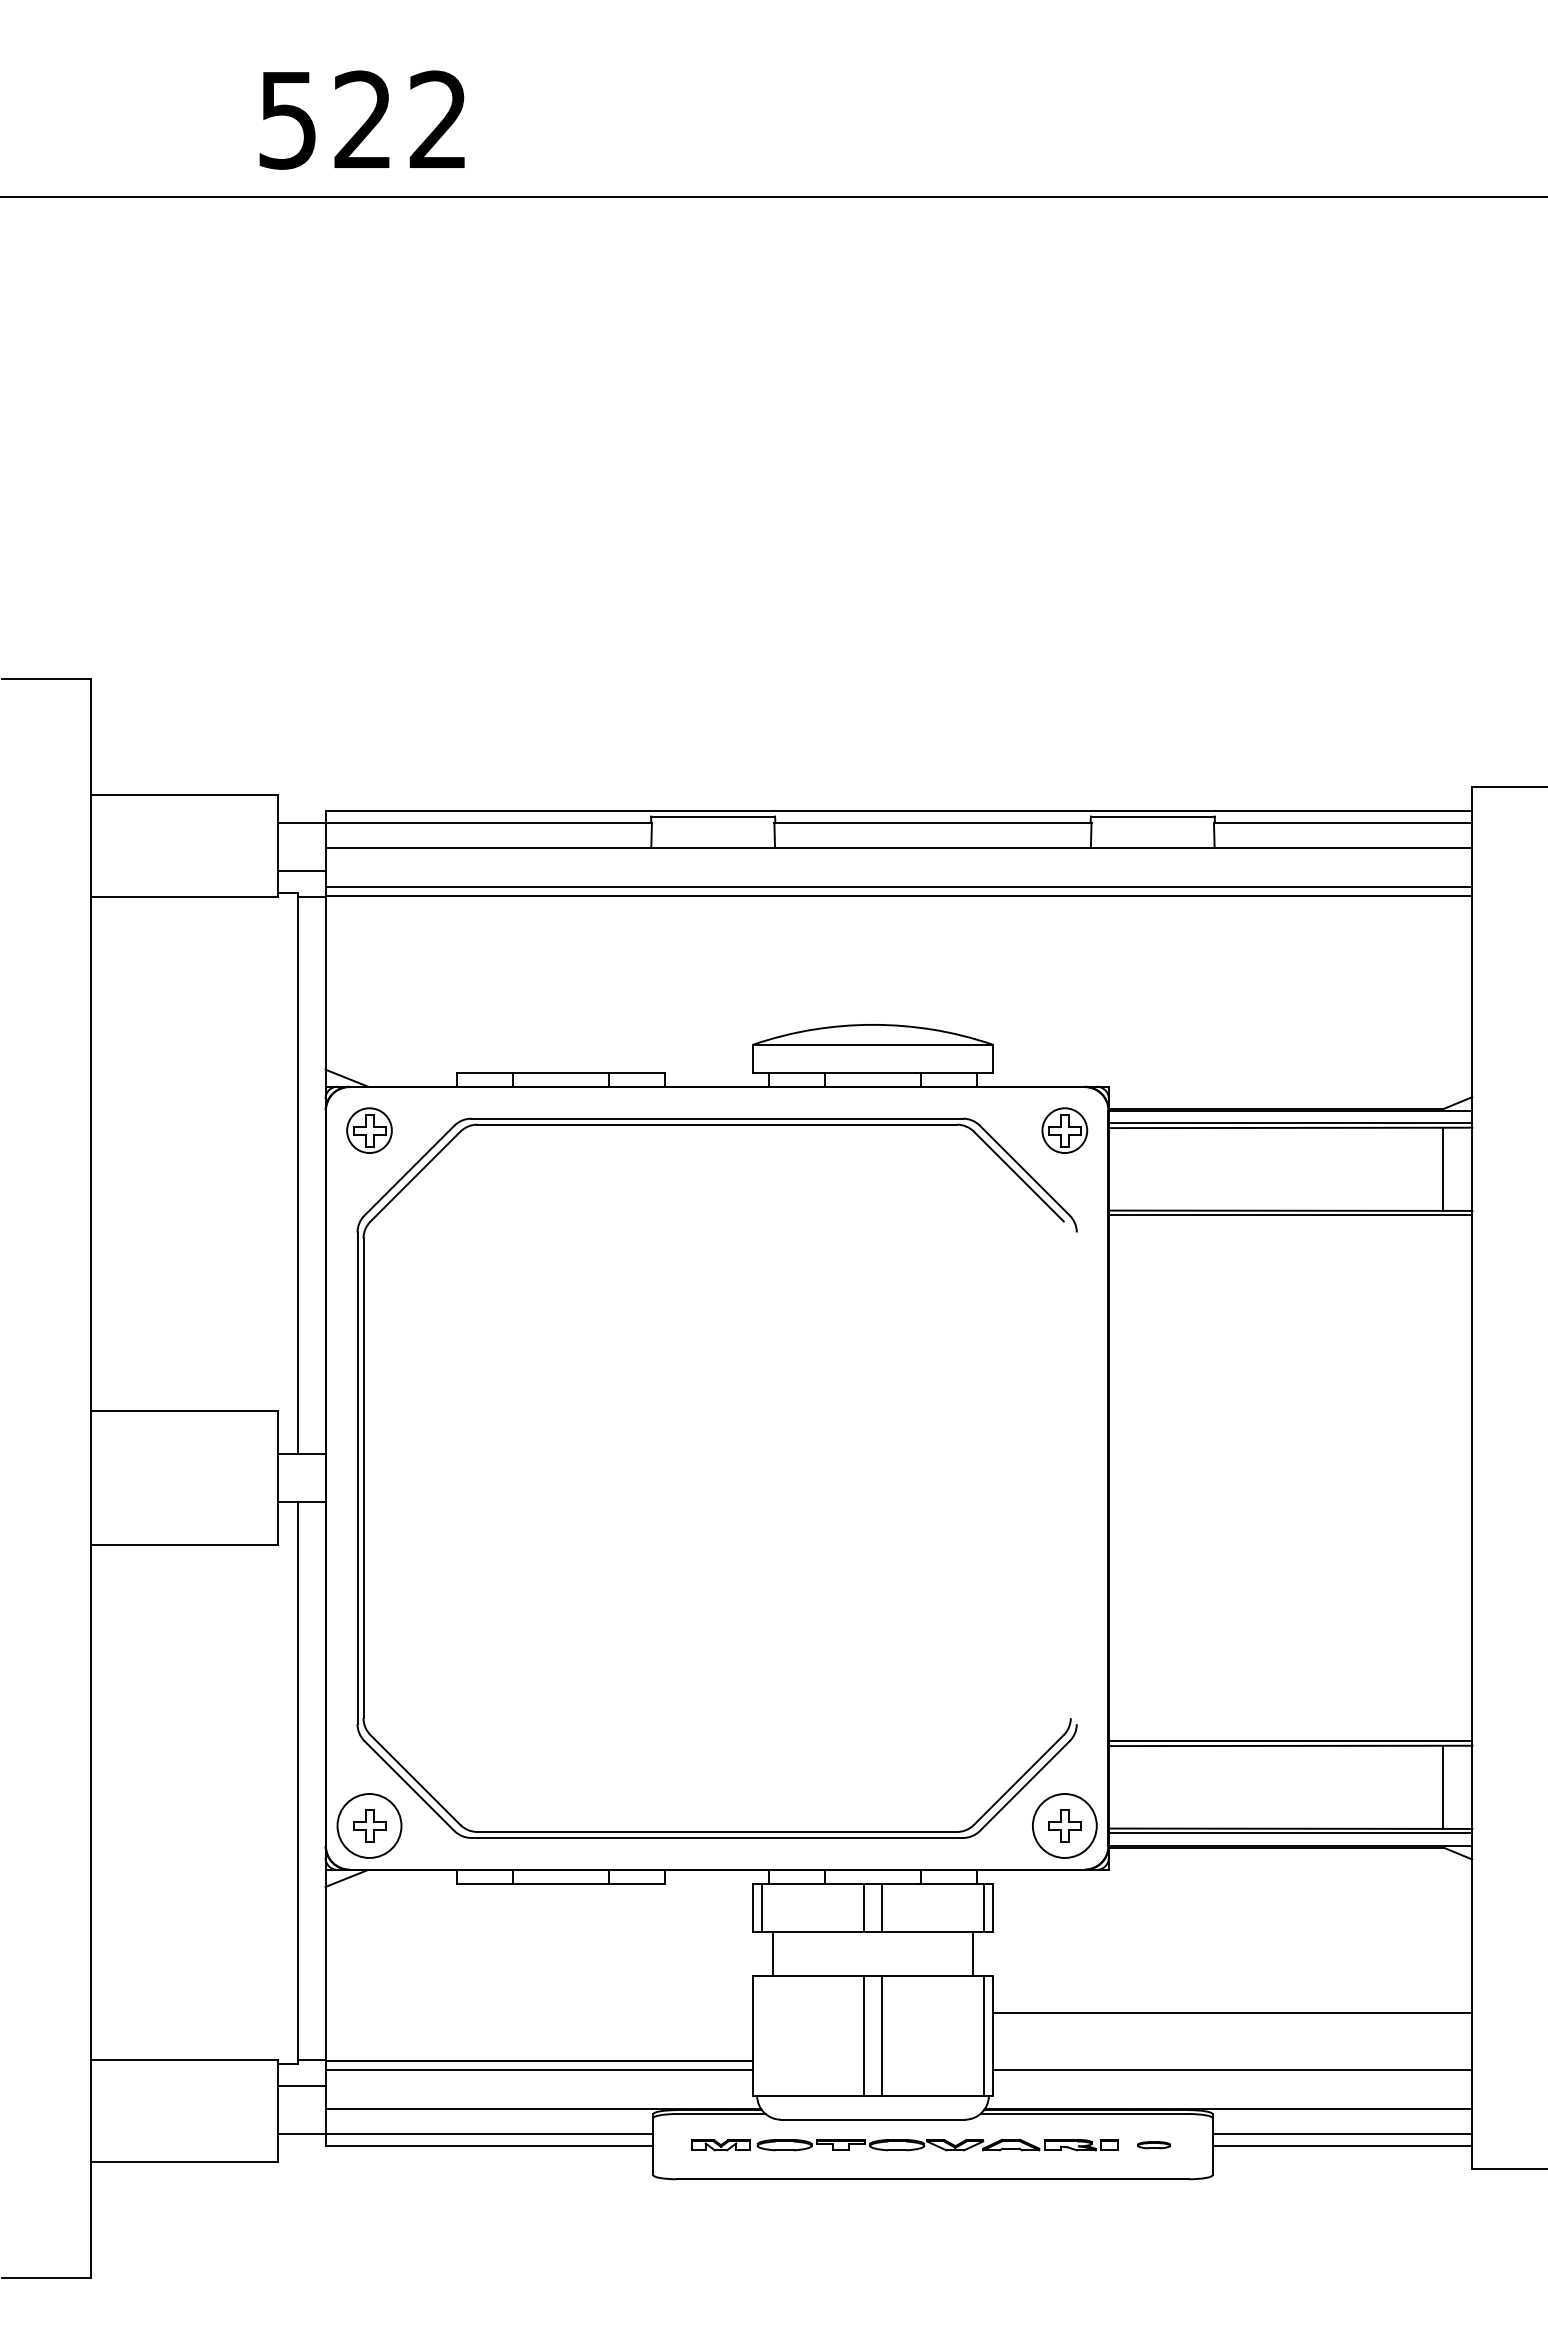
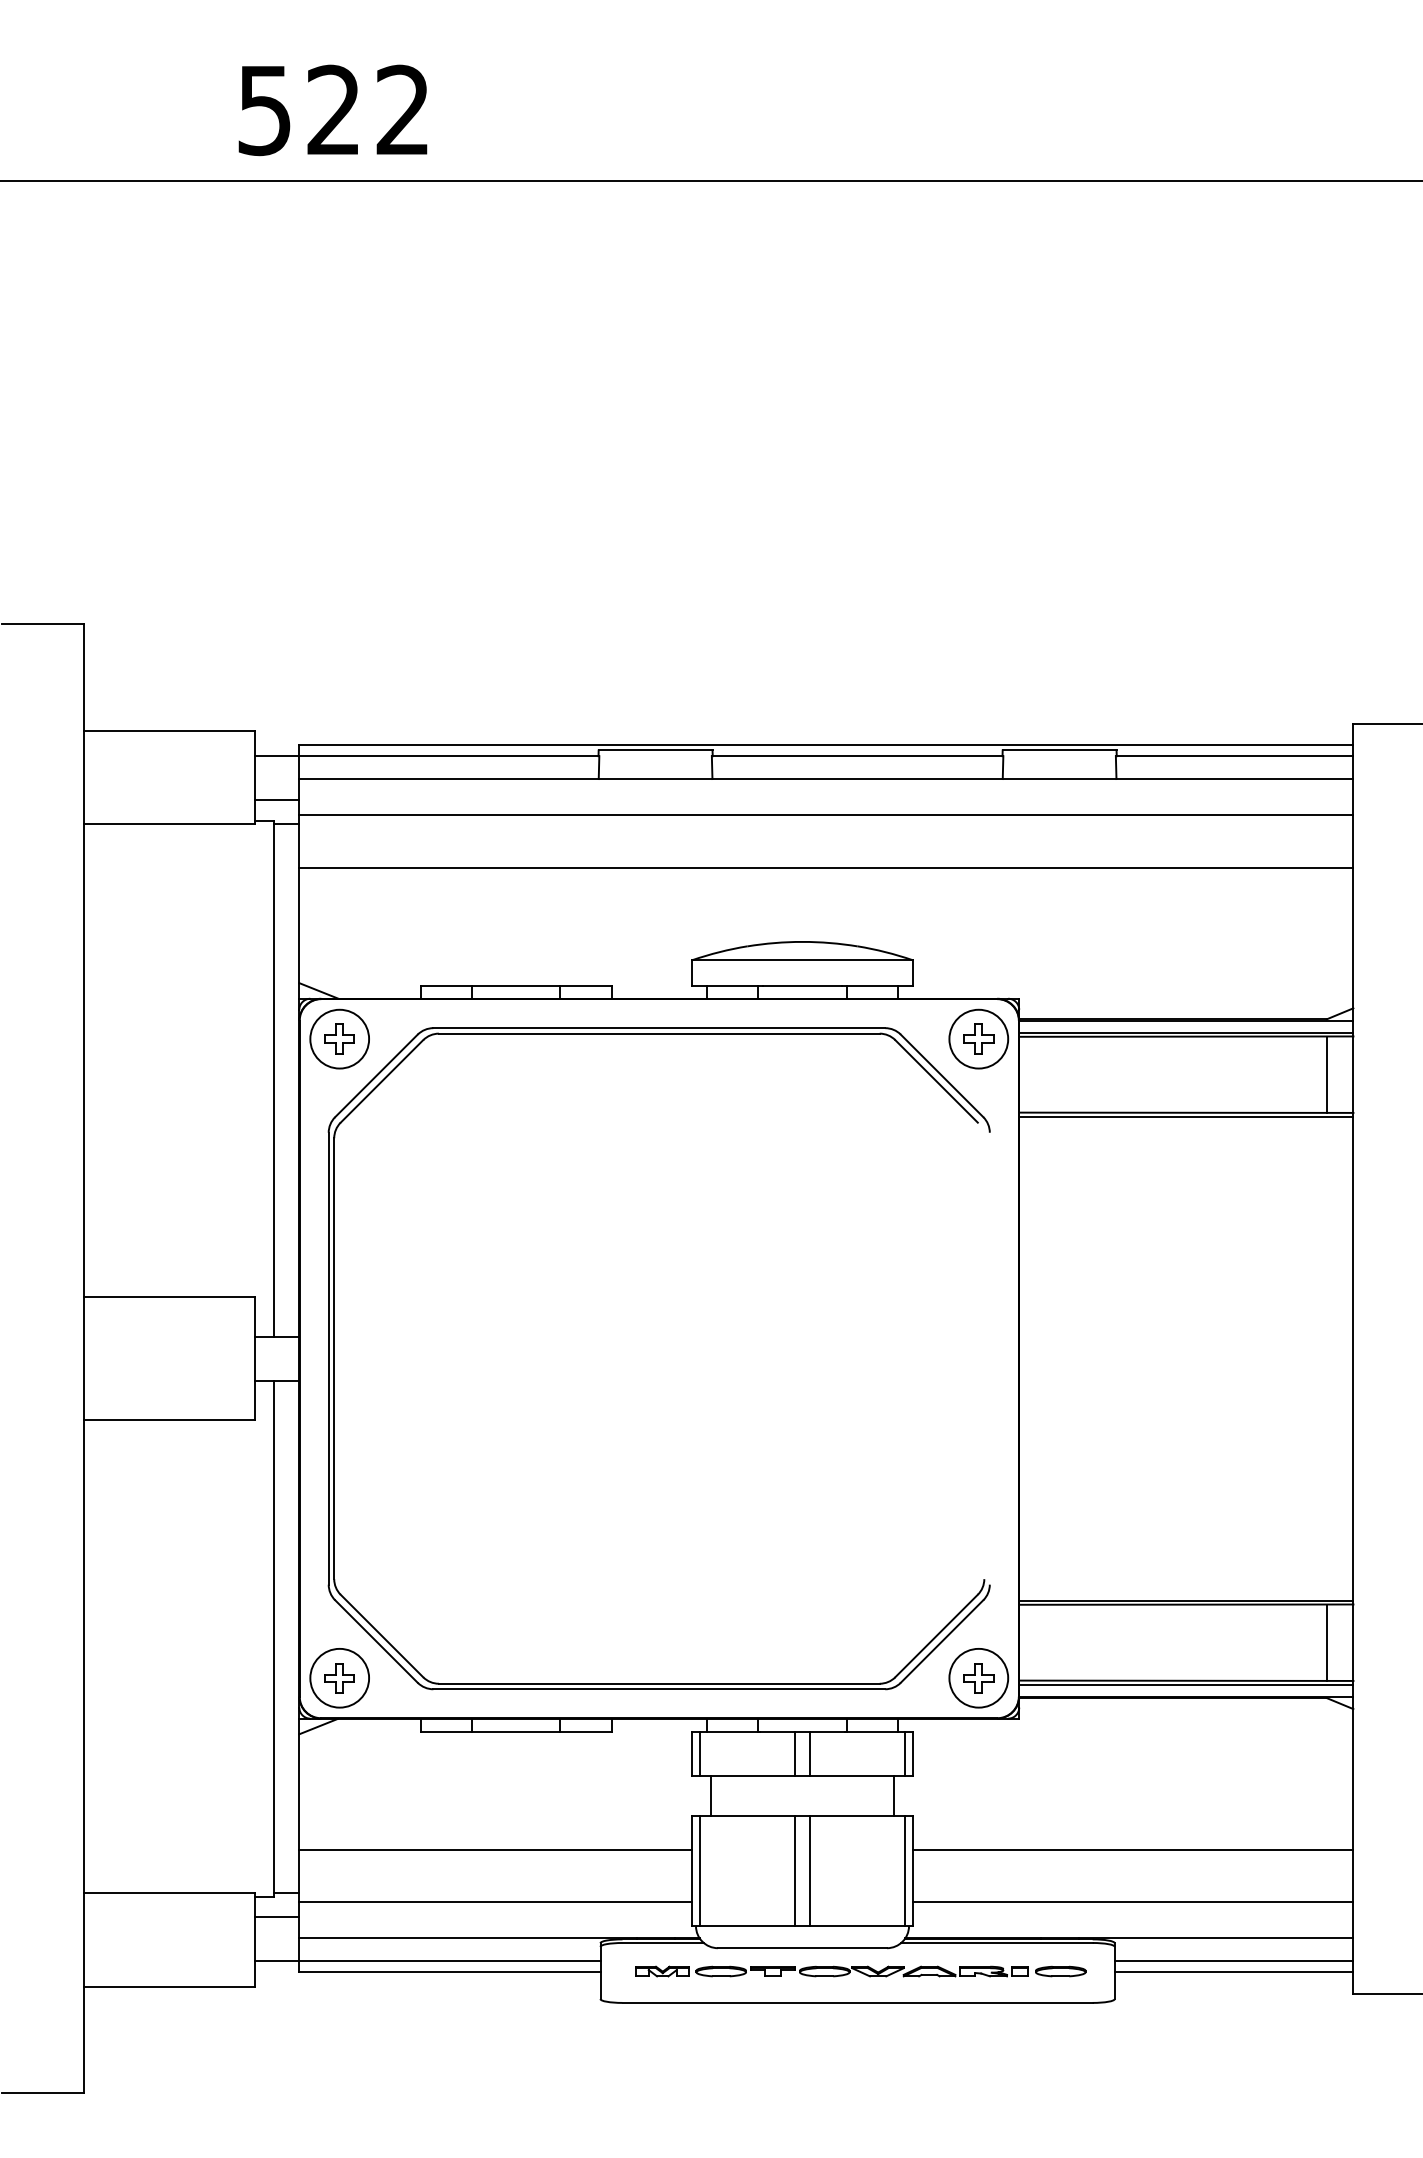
line: (898, 896) -> (825, 868), moved
circle: (369, 1130) -> (339, 1039), size x1.43
circle: (1064, 1130) -> (978, 1039), size x1.43
line: (761, 2035) -> (700, 1870), added
line: (539, 2060) -> (495, 1849), moved
part: (1153, 2145) -> (1060, 1971), size x1.67

